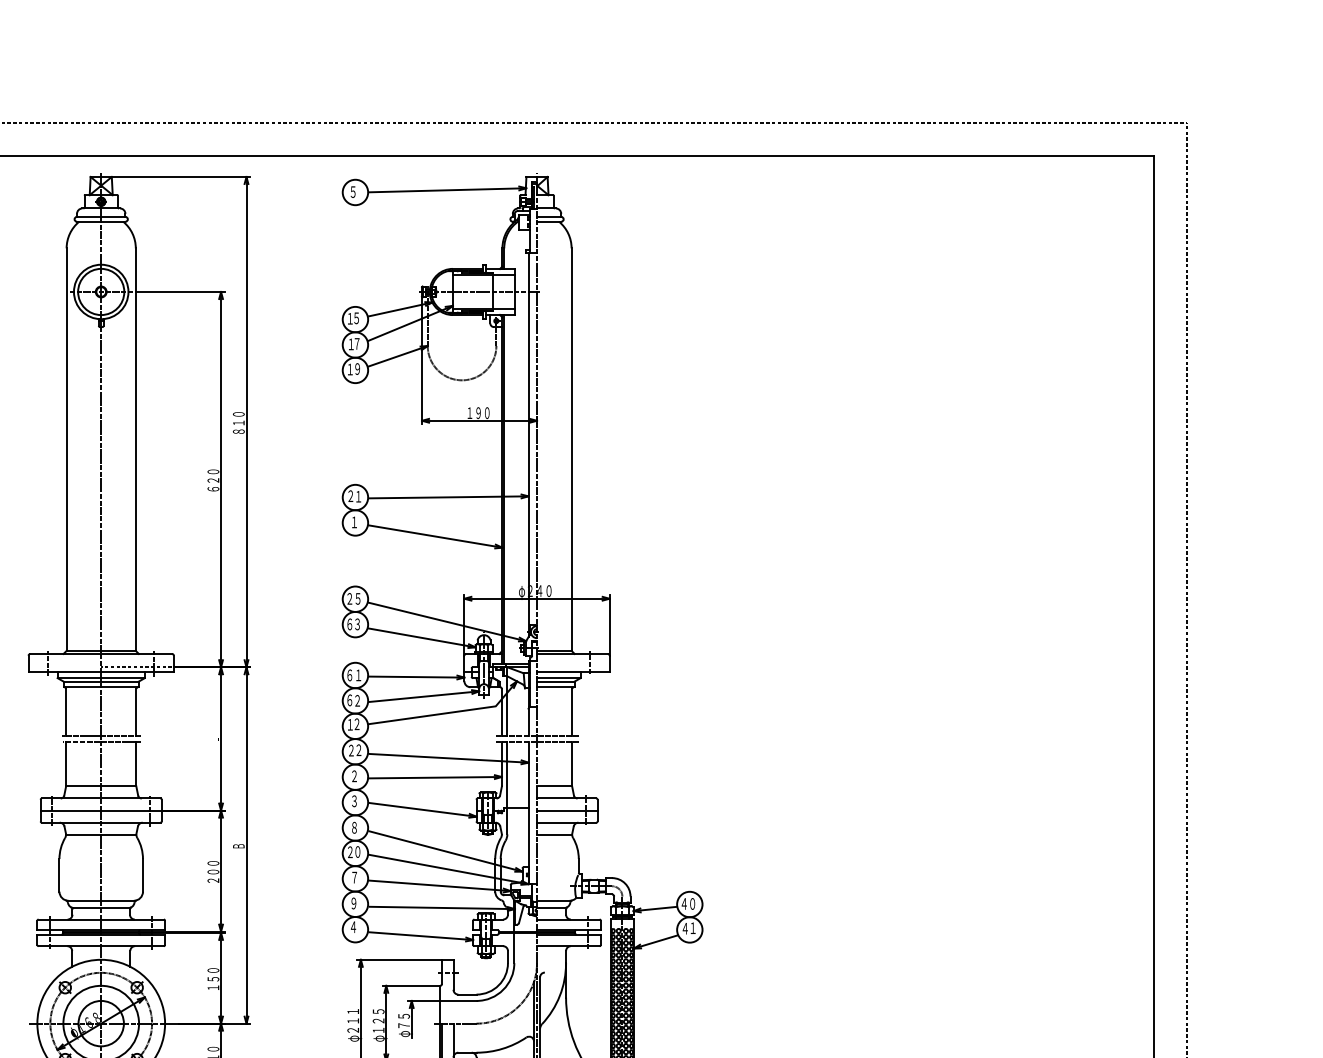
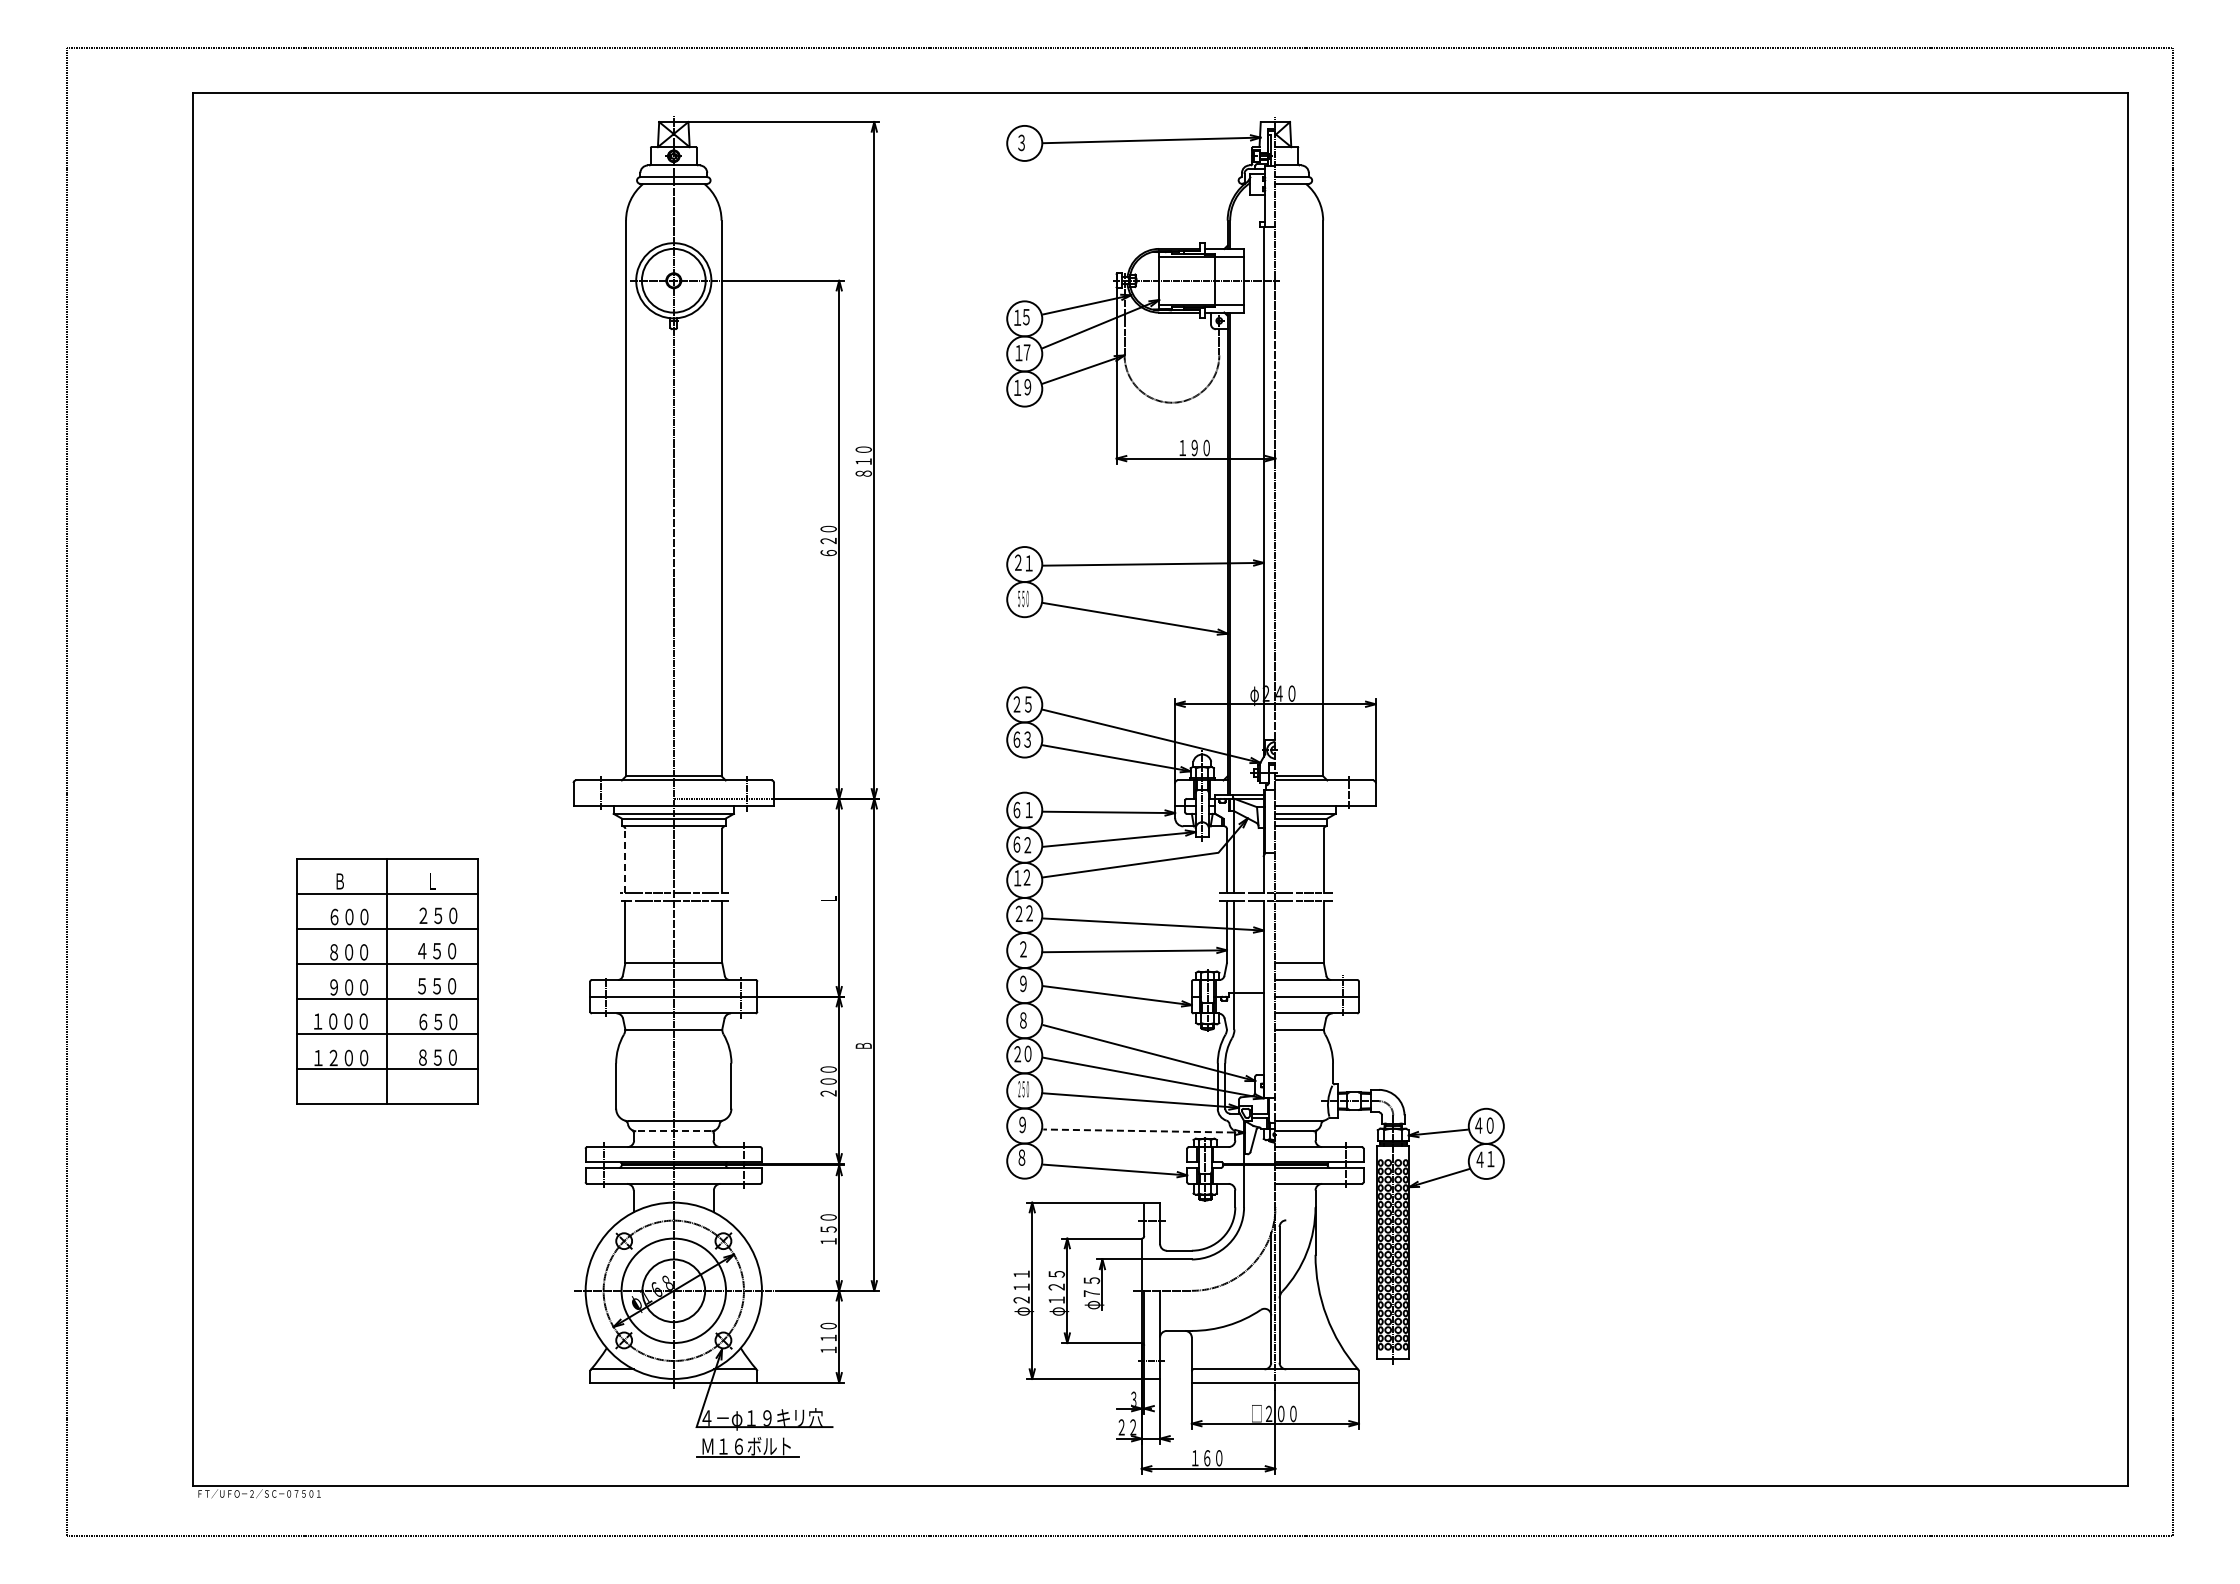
text: (353, 191) -> (1021, 142), ５ -> ３
text: (354, 522) -> (1023, 598), １ -> ５５０
line: (66, 711) -> (625, 860), solid -> dashed
text: (354, 801) -> (1023, 983), ３ -> ９
text: (354, 877) -> (1023, 1089), ７ -> ２５０
line: (101, 908) -> (673, 1131), solid -> dashed
line: (442, 908) -> (1144, 1131), solid -> dashed
text: (353, 927) -> (1021, 1157), ４ -> ８

